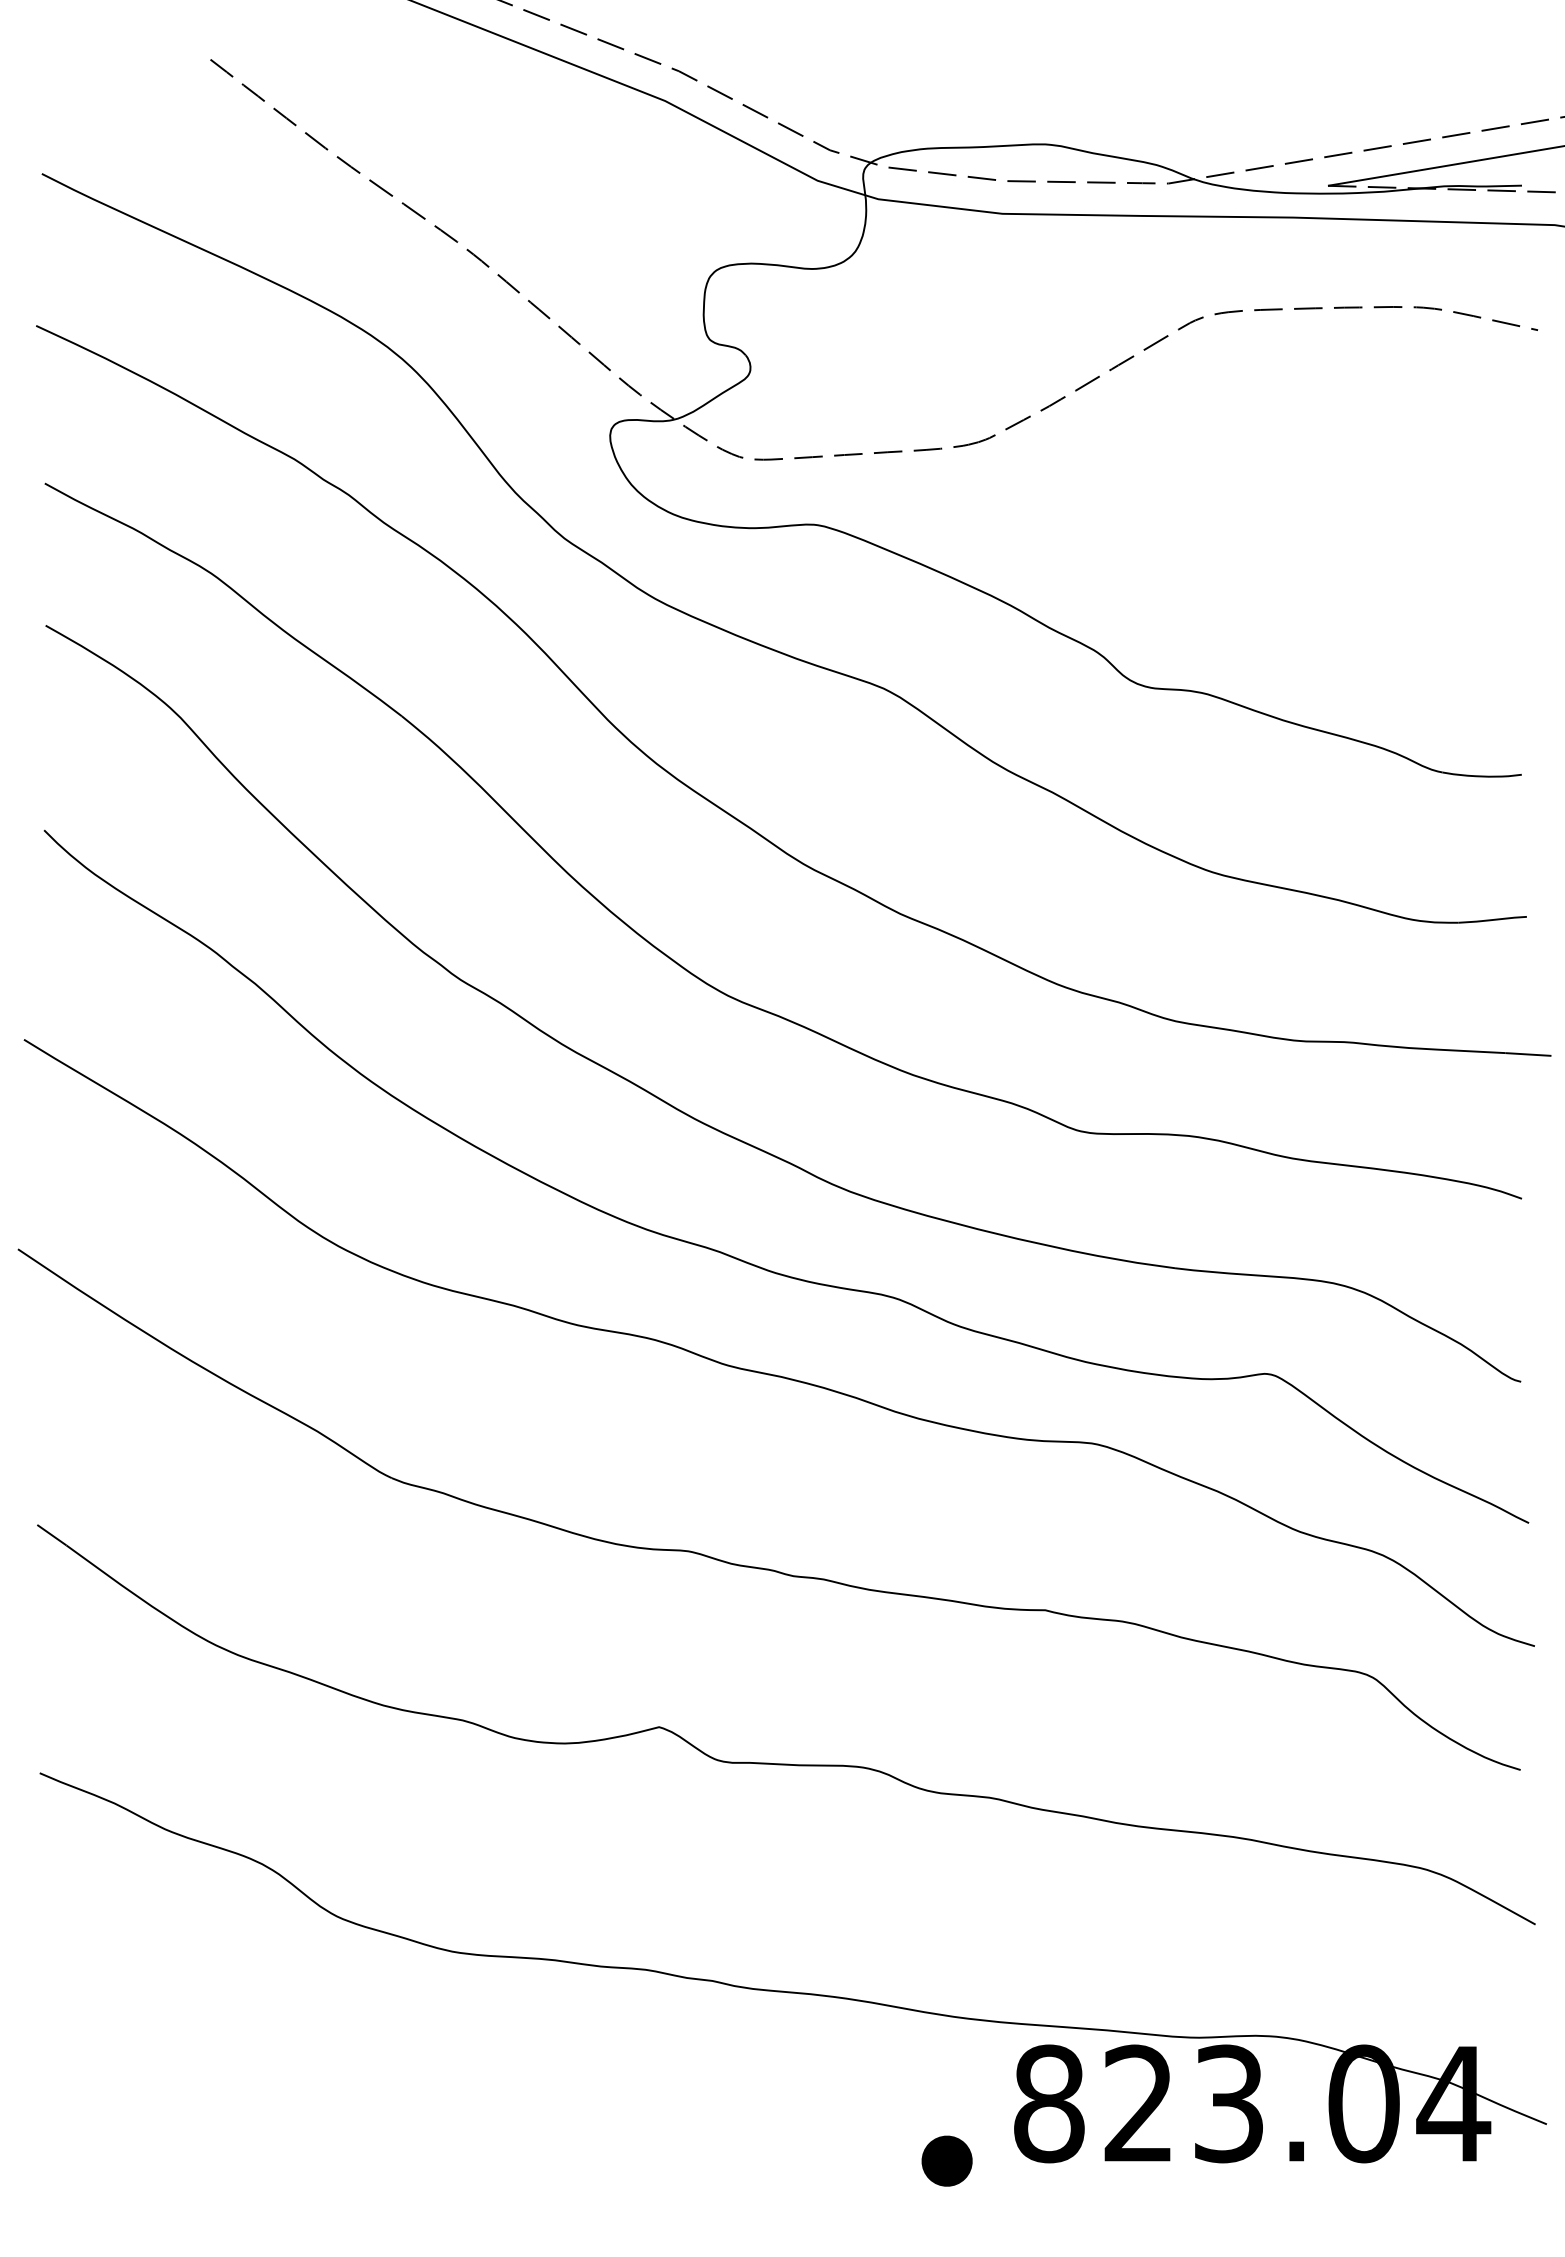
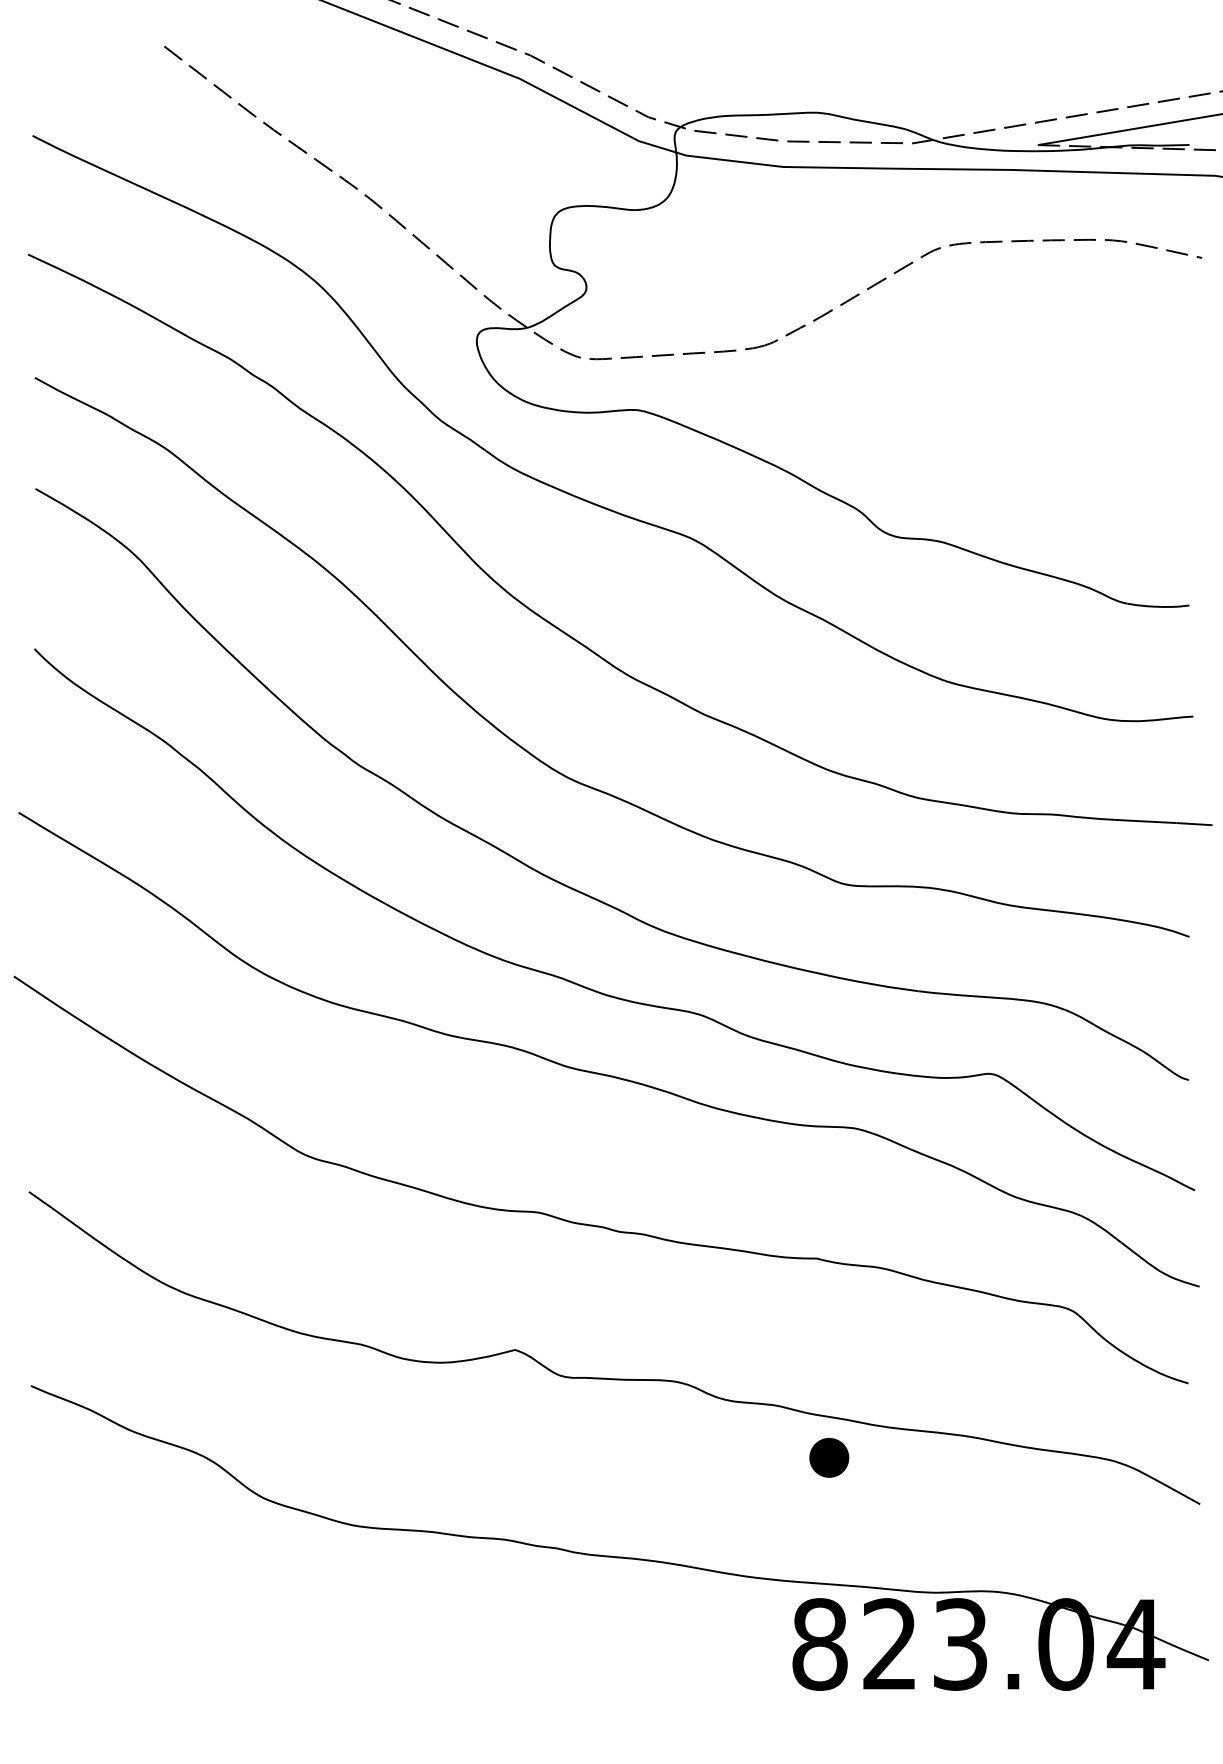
part: (946, 2160) -> (828, 1457), moved

